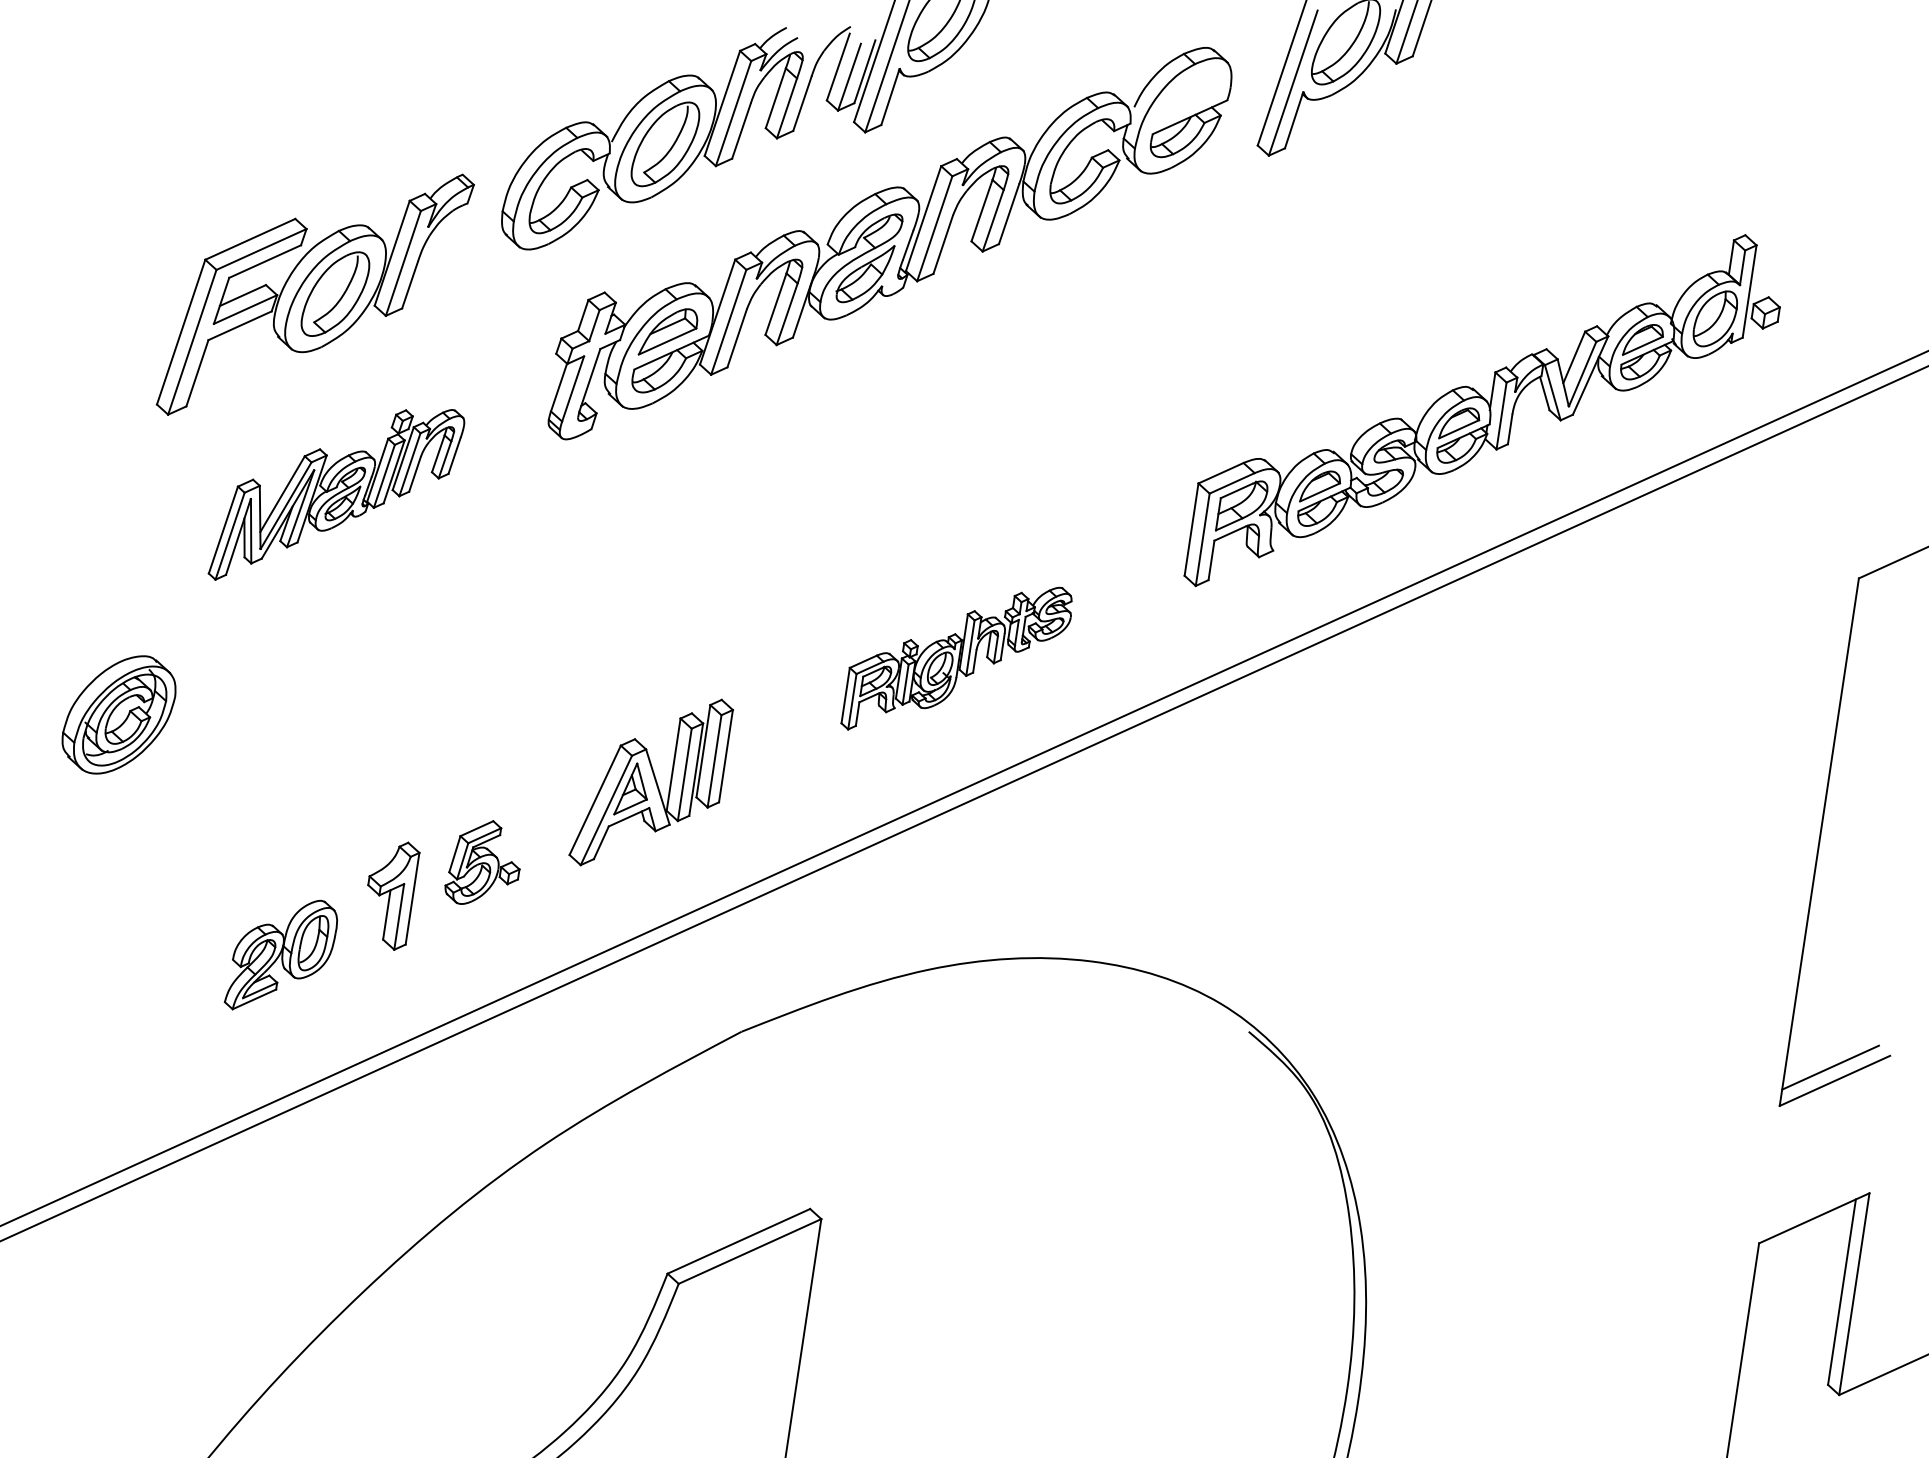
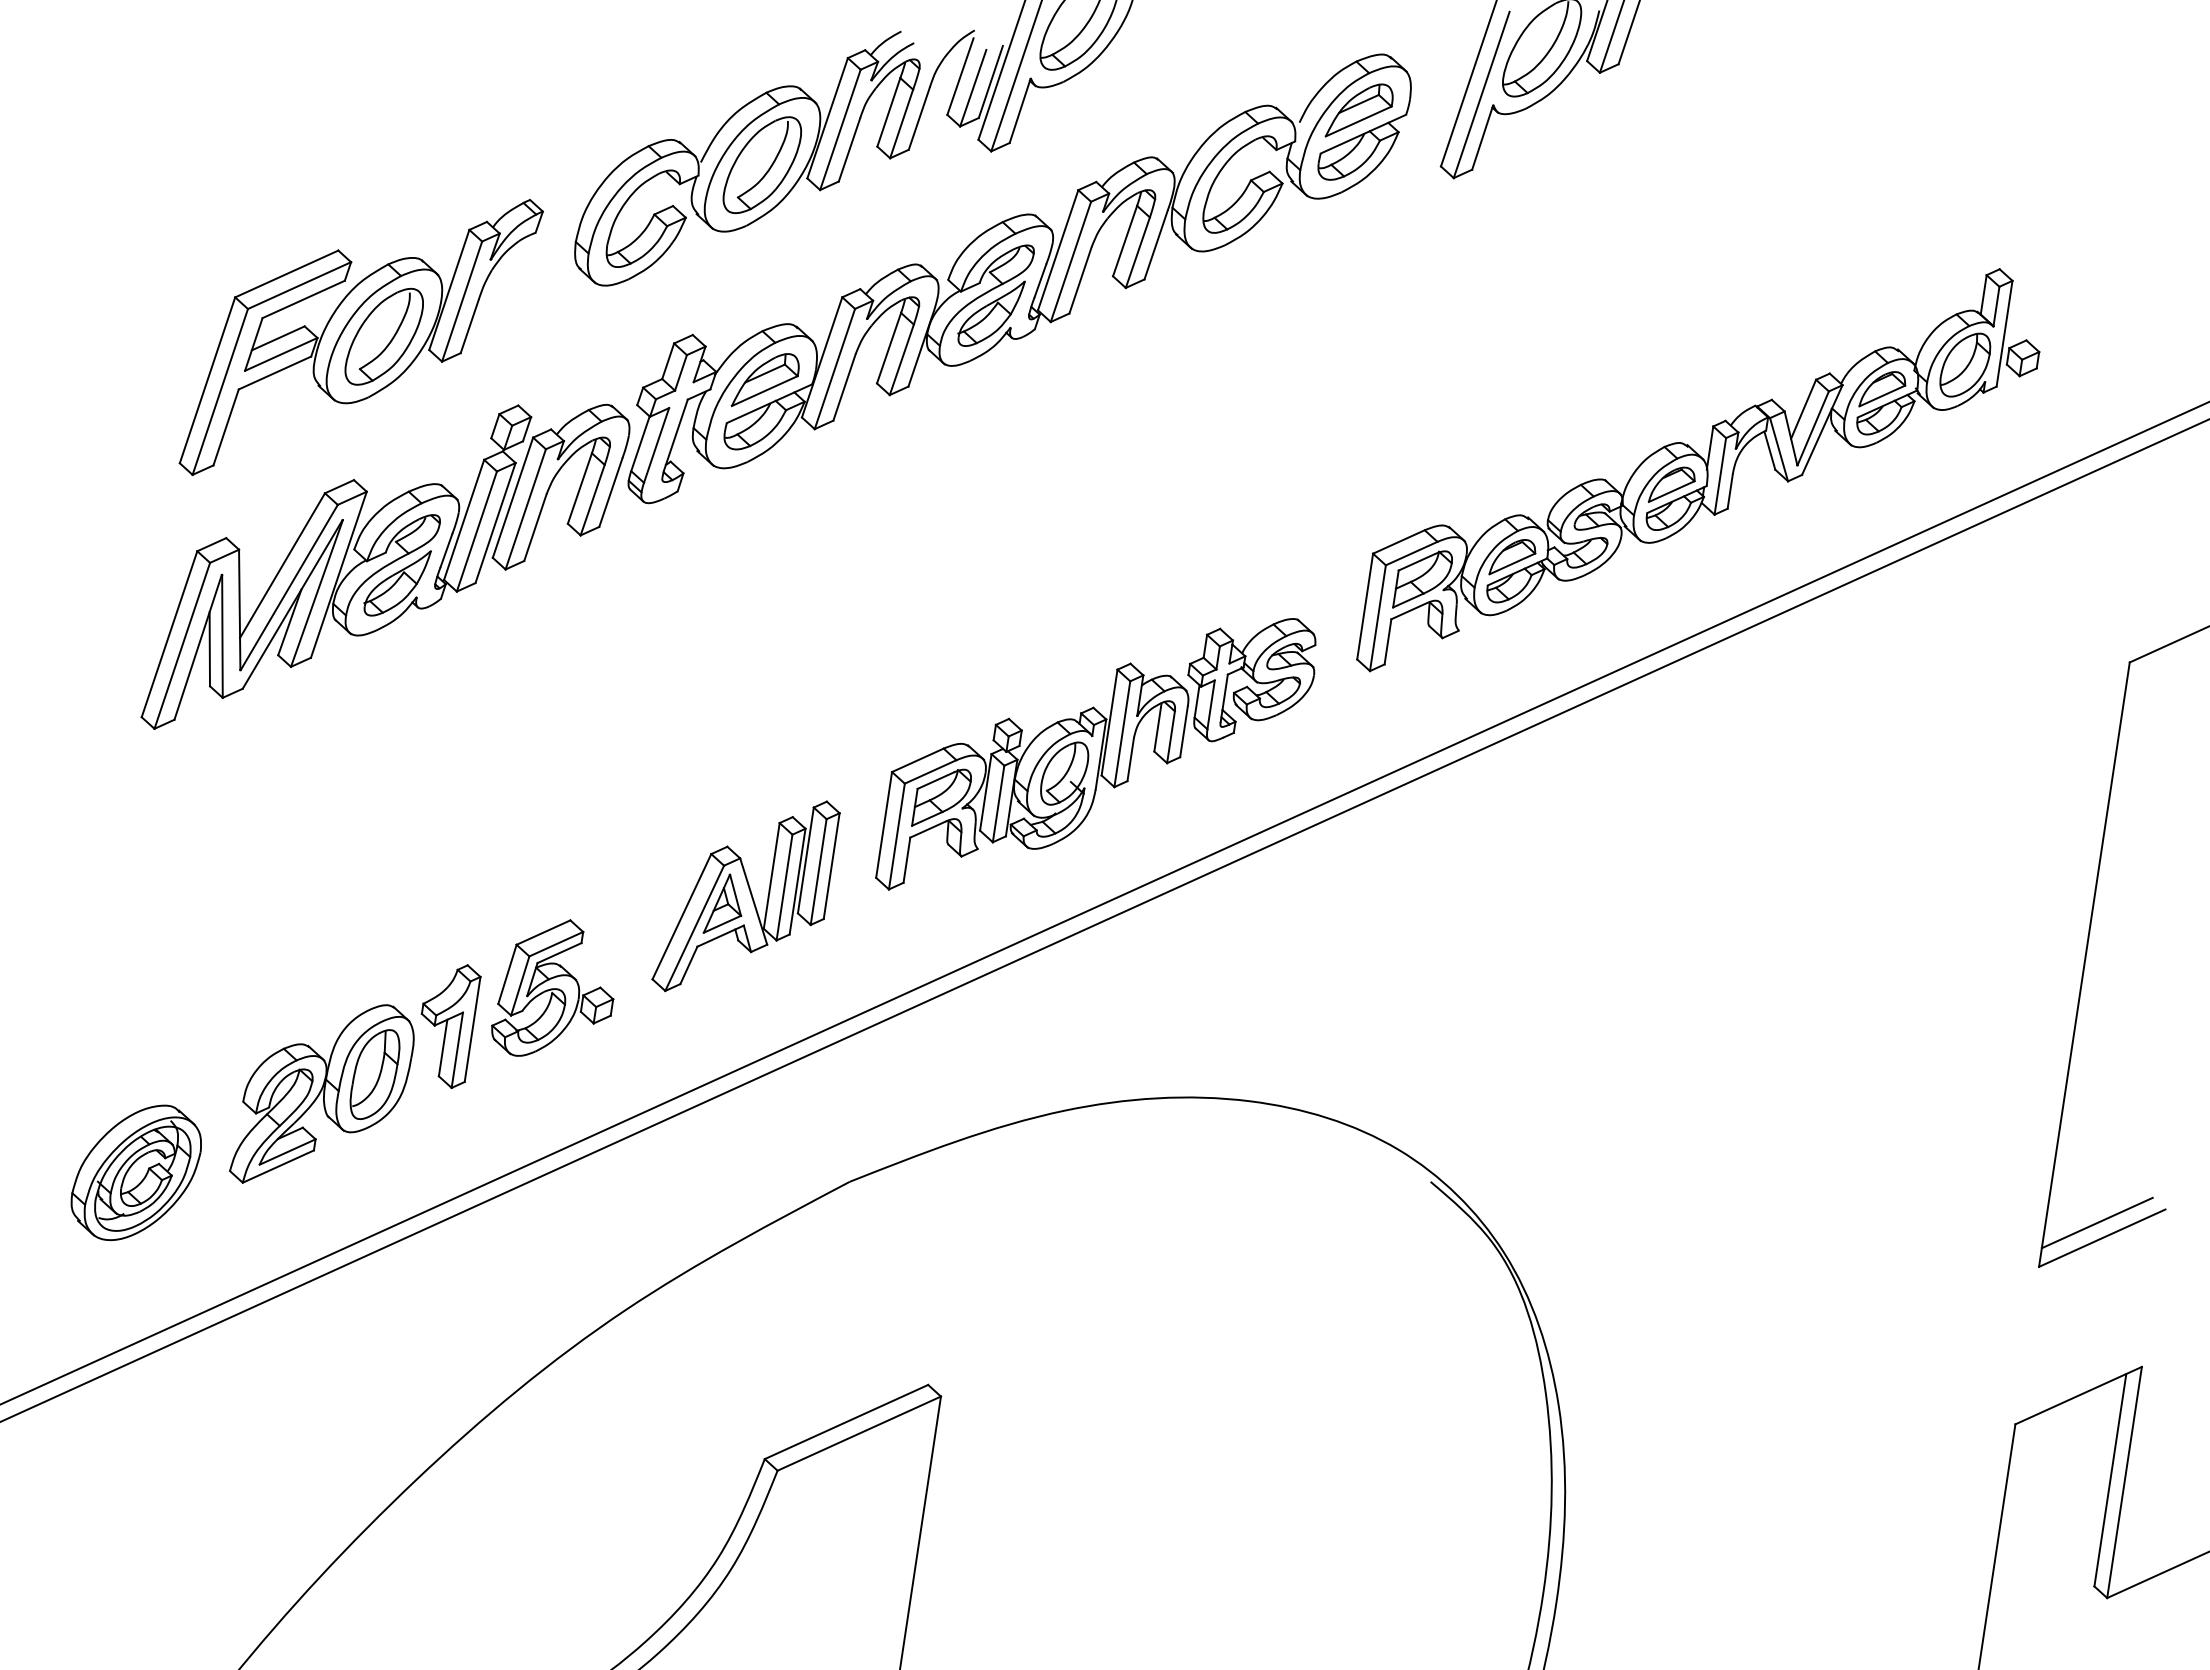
part: (1185, 96) -> (1358, 110), added
part: (336, 494) -> (385, 566), size x1.67
part: (956, 658) -> (1095, 754), size x1.67
part: (118, 714) -> (135, 1172), moved
part: (482, 862) -> (552, 987), size x1.43
part: (280, 954) -> (321, 1093), size x1.43

